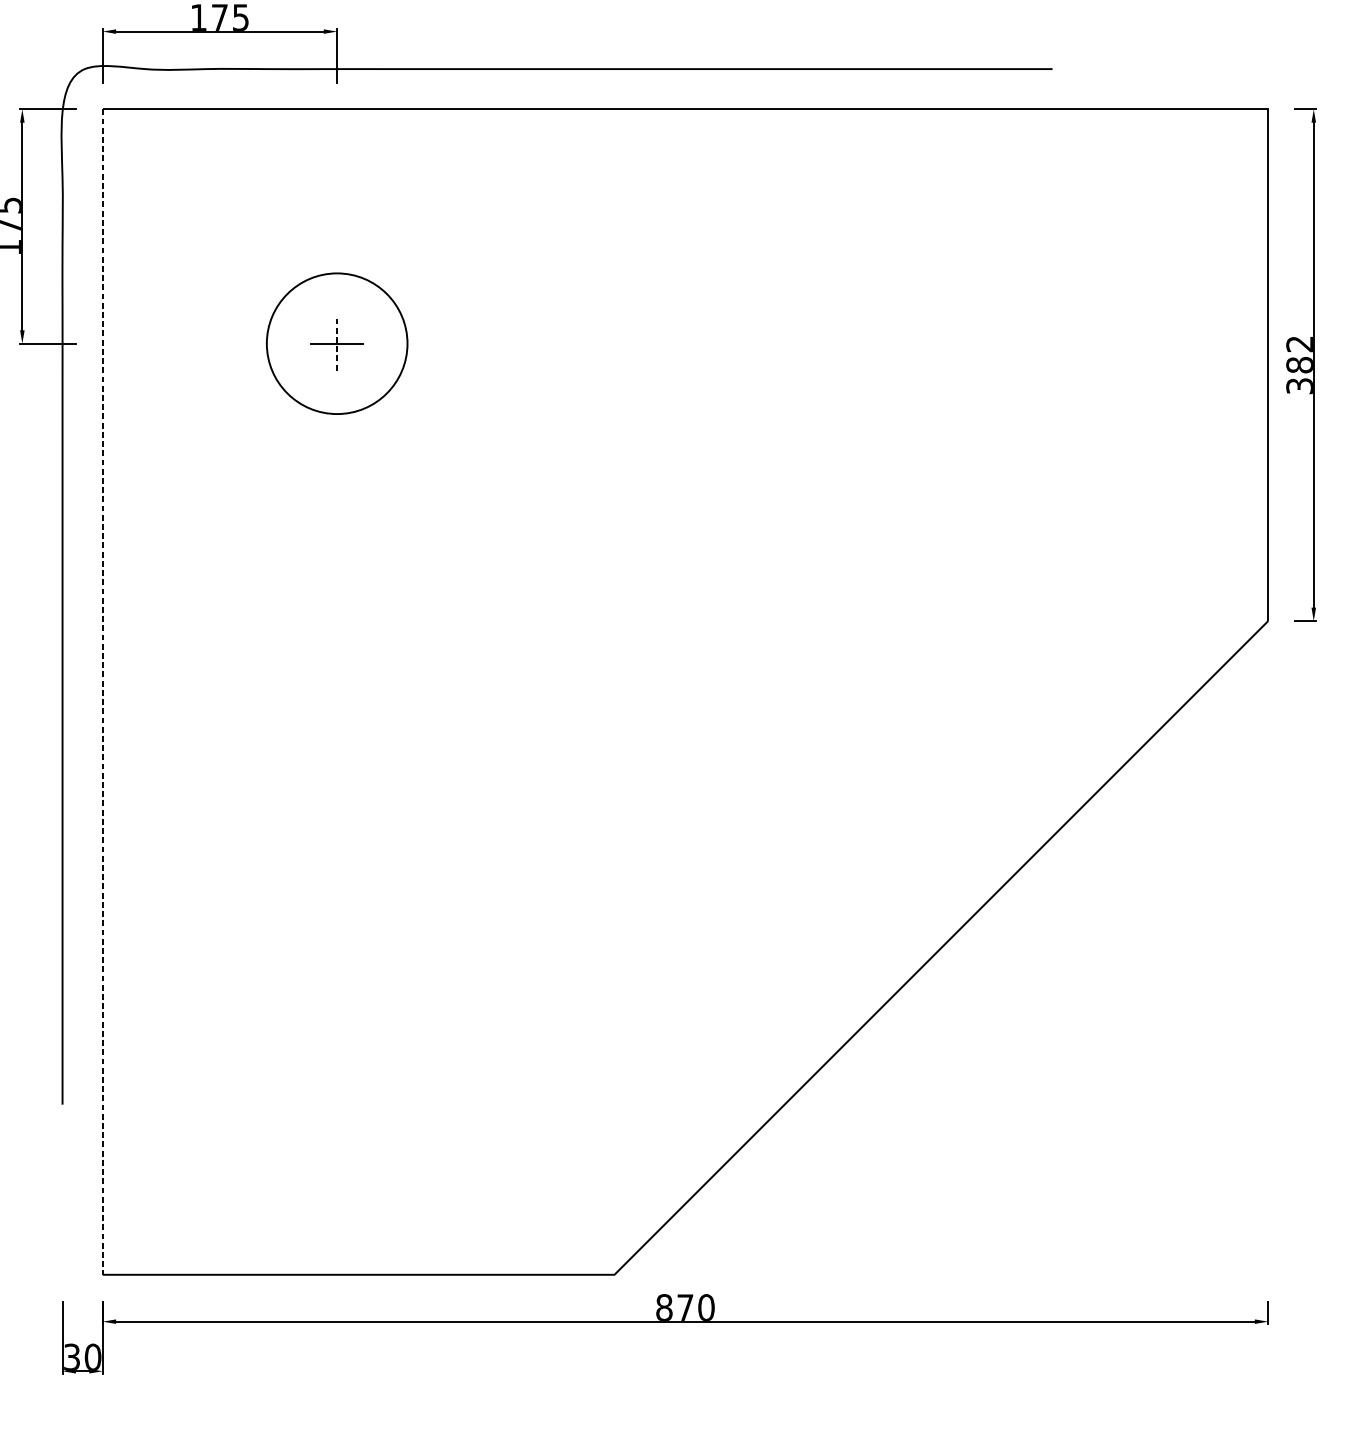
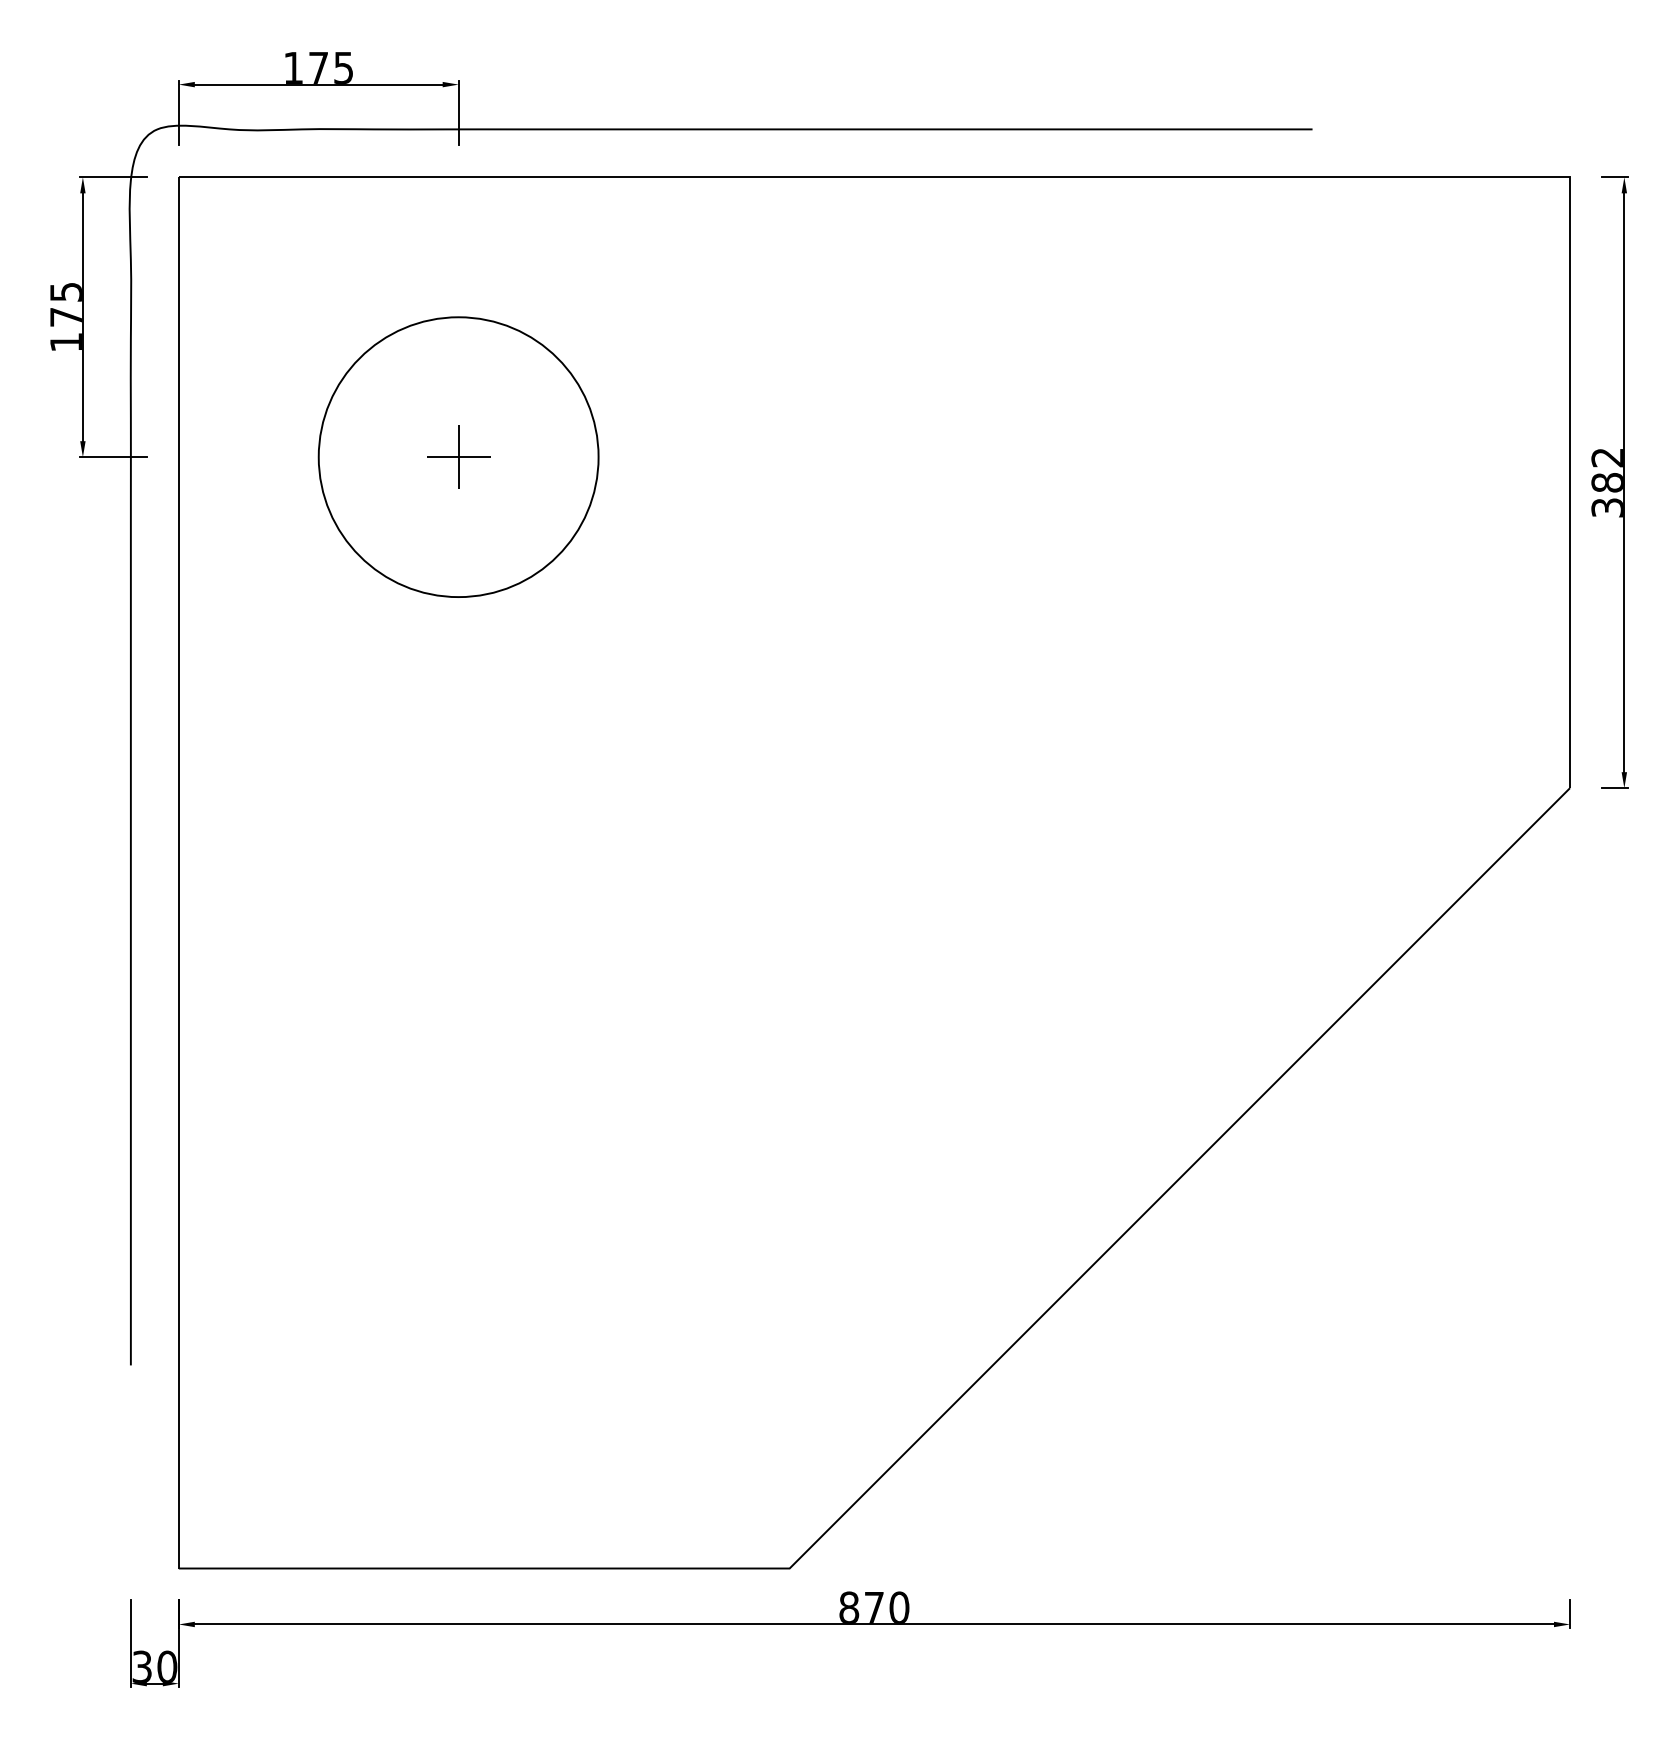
circle: (337, 343) -> (458, 457), size x1.67
line: (337, 343) -> (458, 457), dashed -> solid
line: (102, 691) -> (178, 872), dashed -> solid

